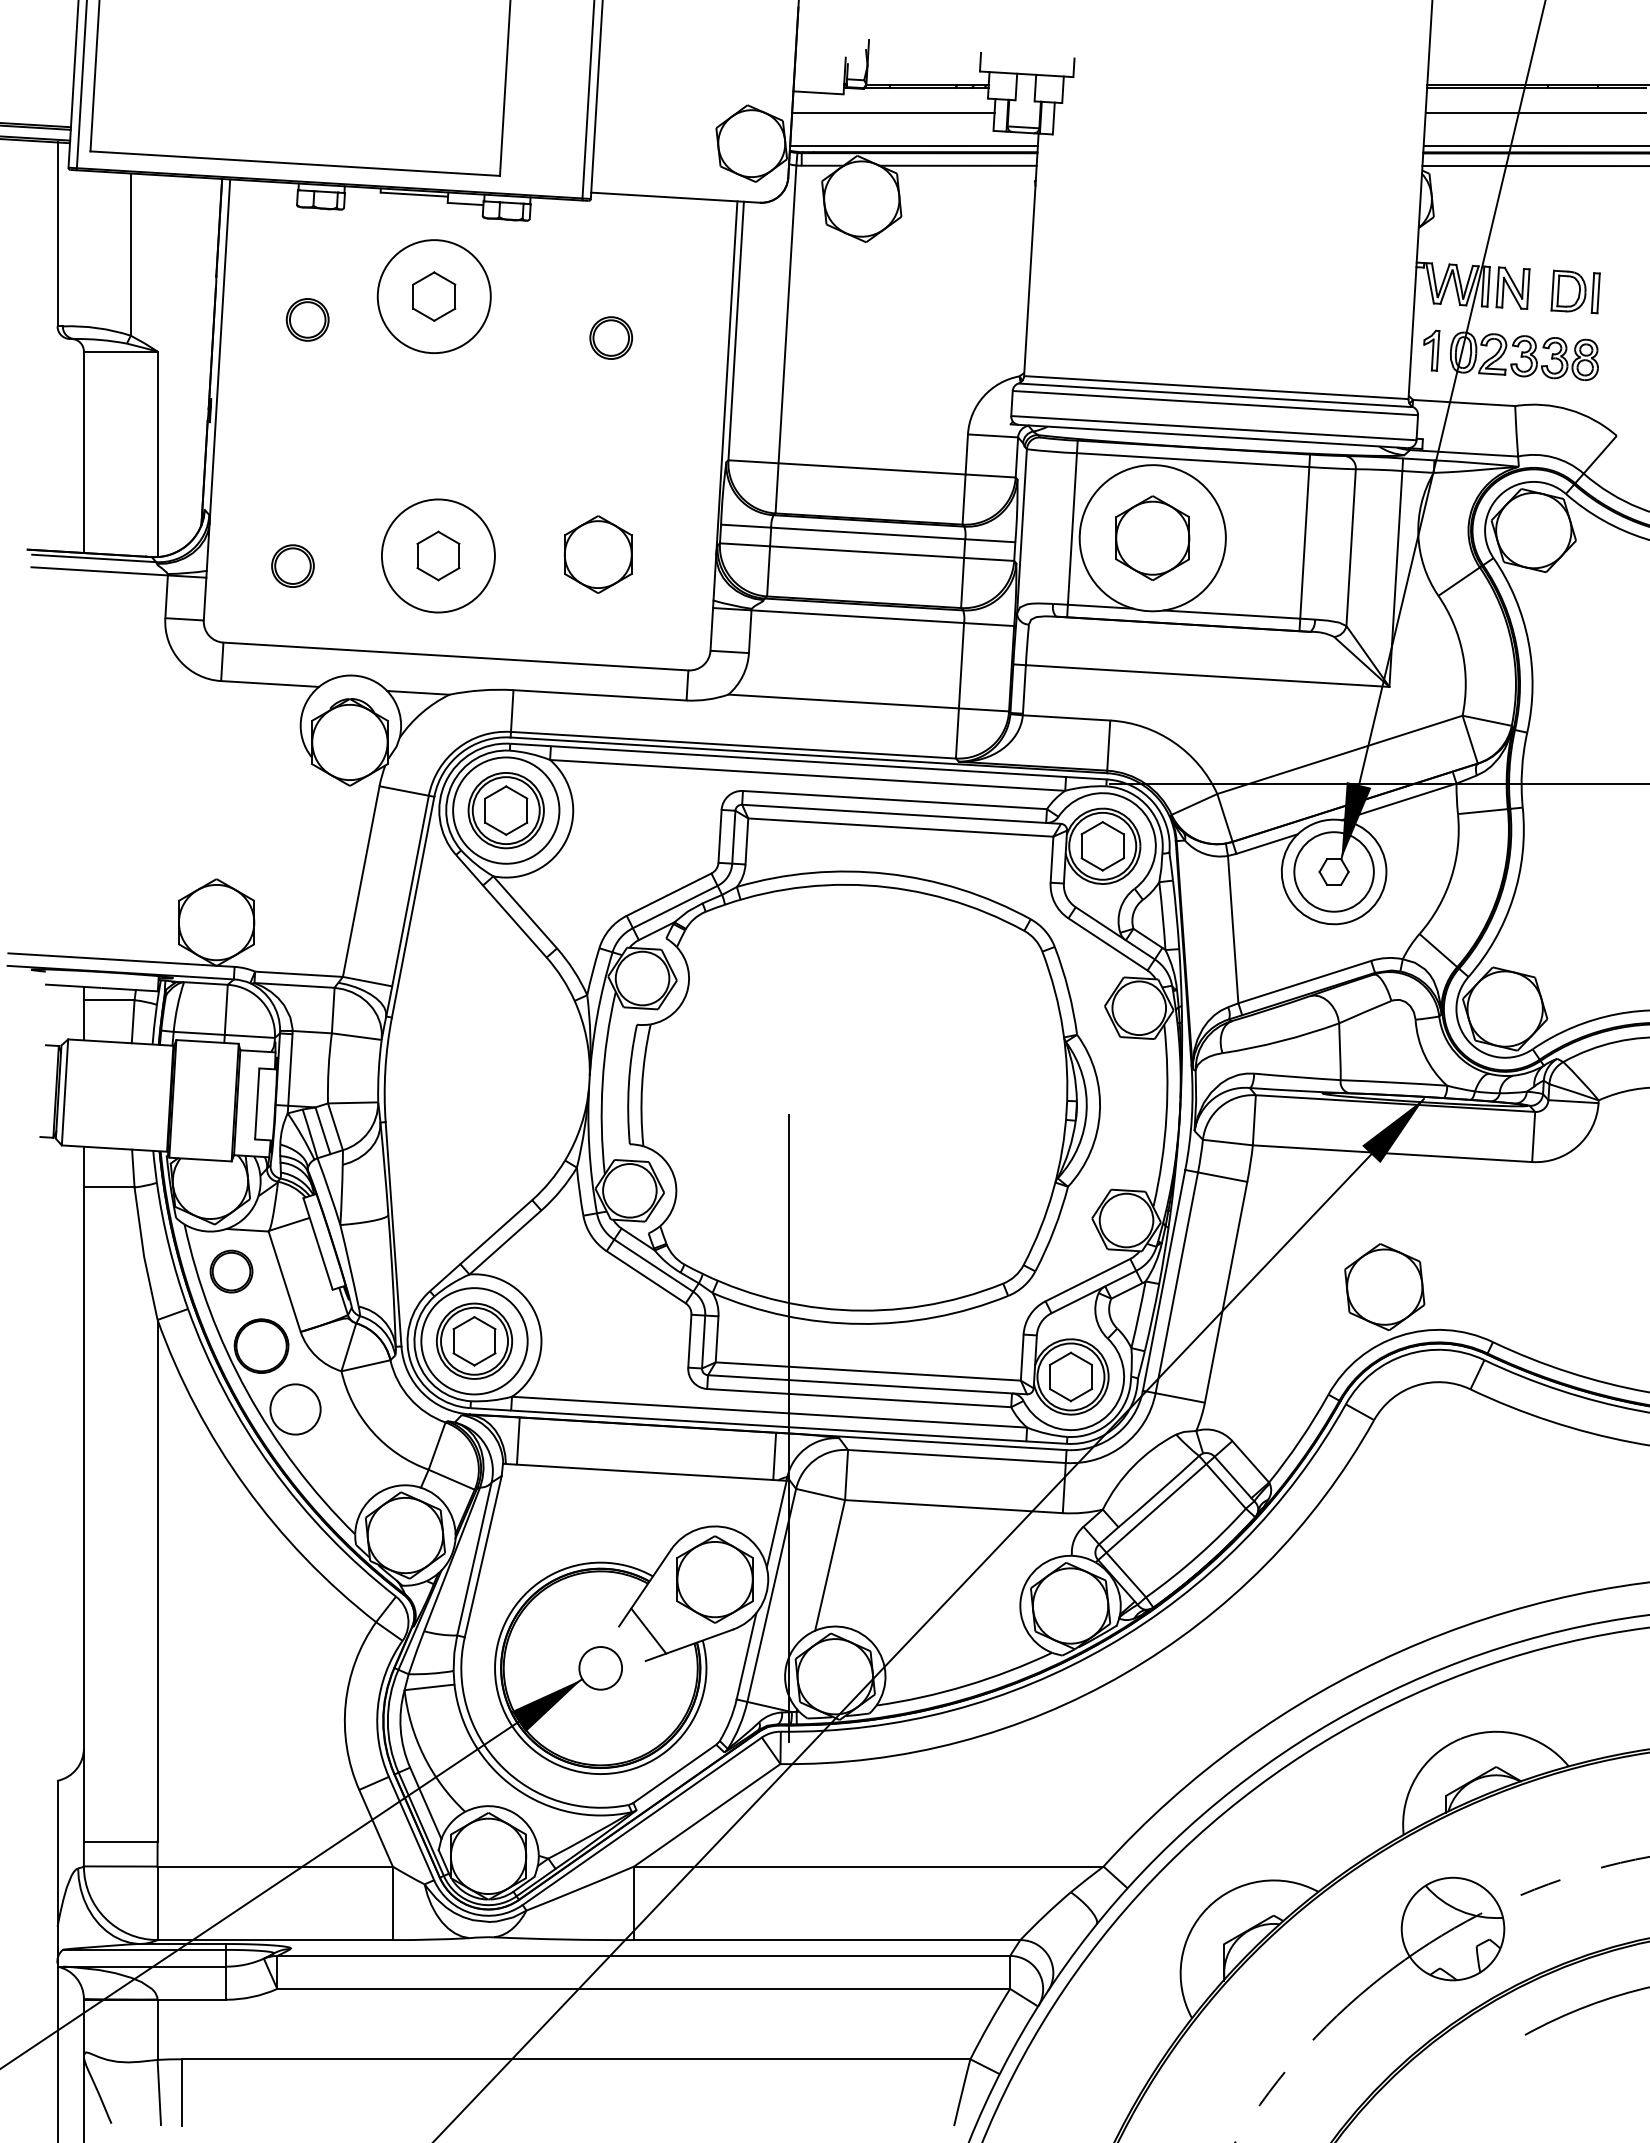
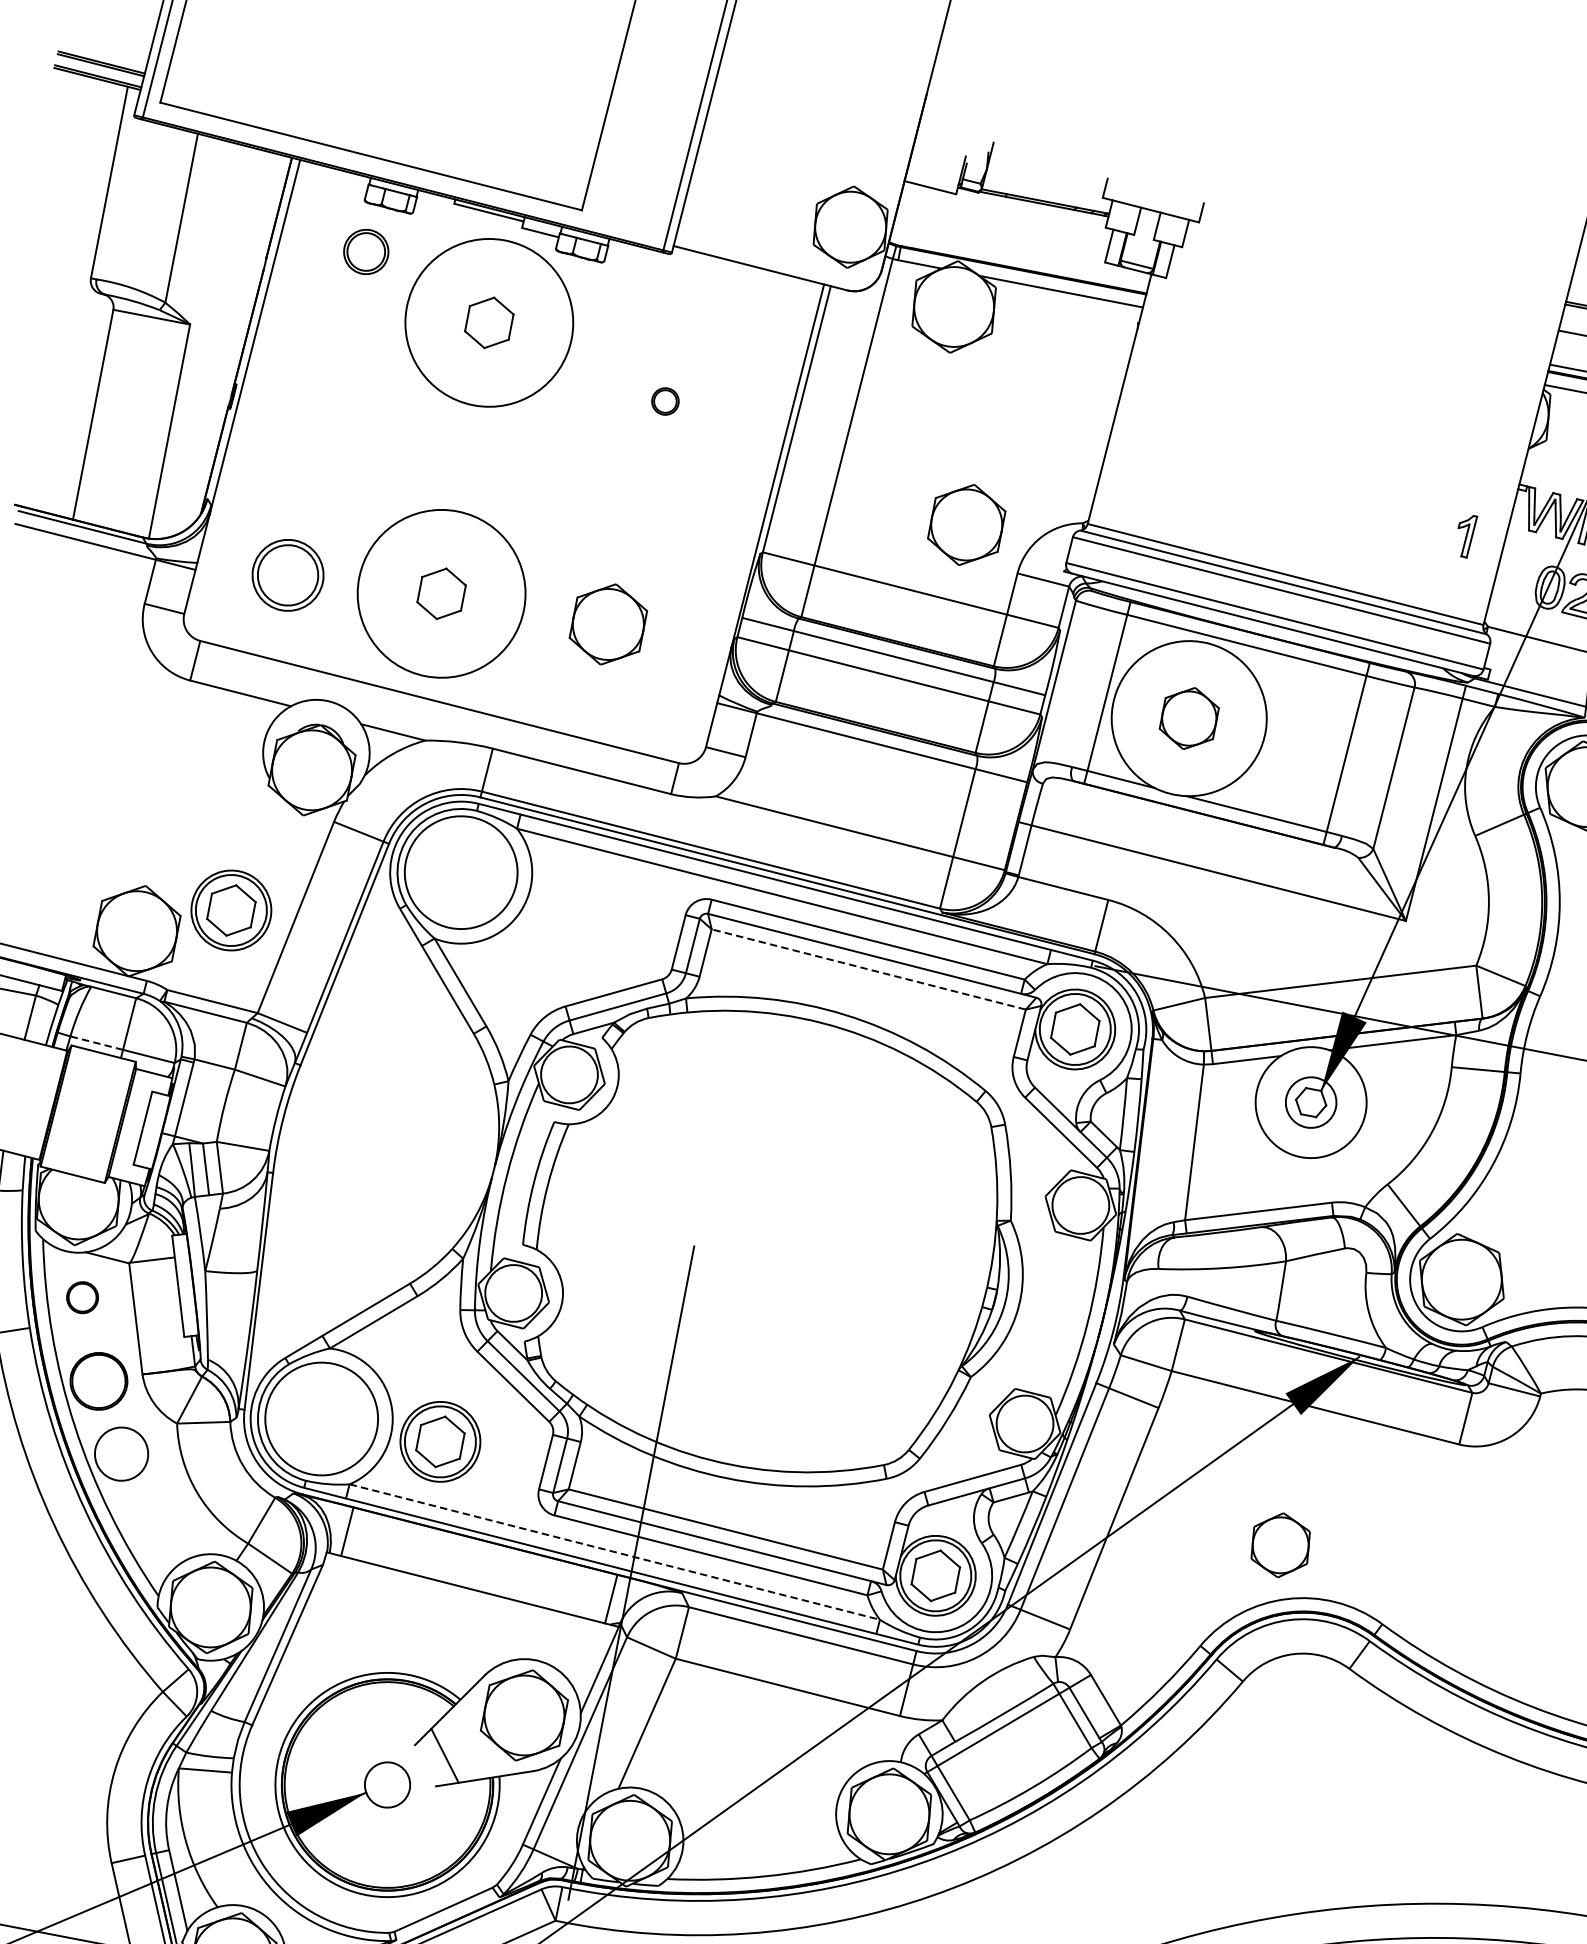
line: (893, 113) -> (1004, 224), removed
line: (913, 146) -> (1018, 262), removed
circle: (433, 296) -> (488, 322), size x1.4
part: (307, 319) -> (366, 251), moved
part: (611, 337) -> (665, 400), size x0.6
part: (1431, 350) -> (1465, 535), moved
part: (911, 398) -> (965, 524), added
part: (1152, 537) -> (1189, 717), size x0.7
circle: (437, 555) -> (440, 593), size x1.4
part: (292, 565) -> (287, 574), size x1.6
part: (505, 810) -> (230, 910), moved
line: (900, 827) -> (868, 969), solid -> dashed
circle: (1333, 871) -> (1310, 1101), size x0.6
line: (199, 1033) -> (96, 1043), solid -> dashed
part: (231, 1271) -> (82, 1297), size x0.7
part: (1384, 1287) -> (1280, 1545), size x0.7
part: (474, 1340) -> (440, 1441), moved
line: (770, 1412) -> (615, 1552), solid -> dashed

